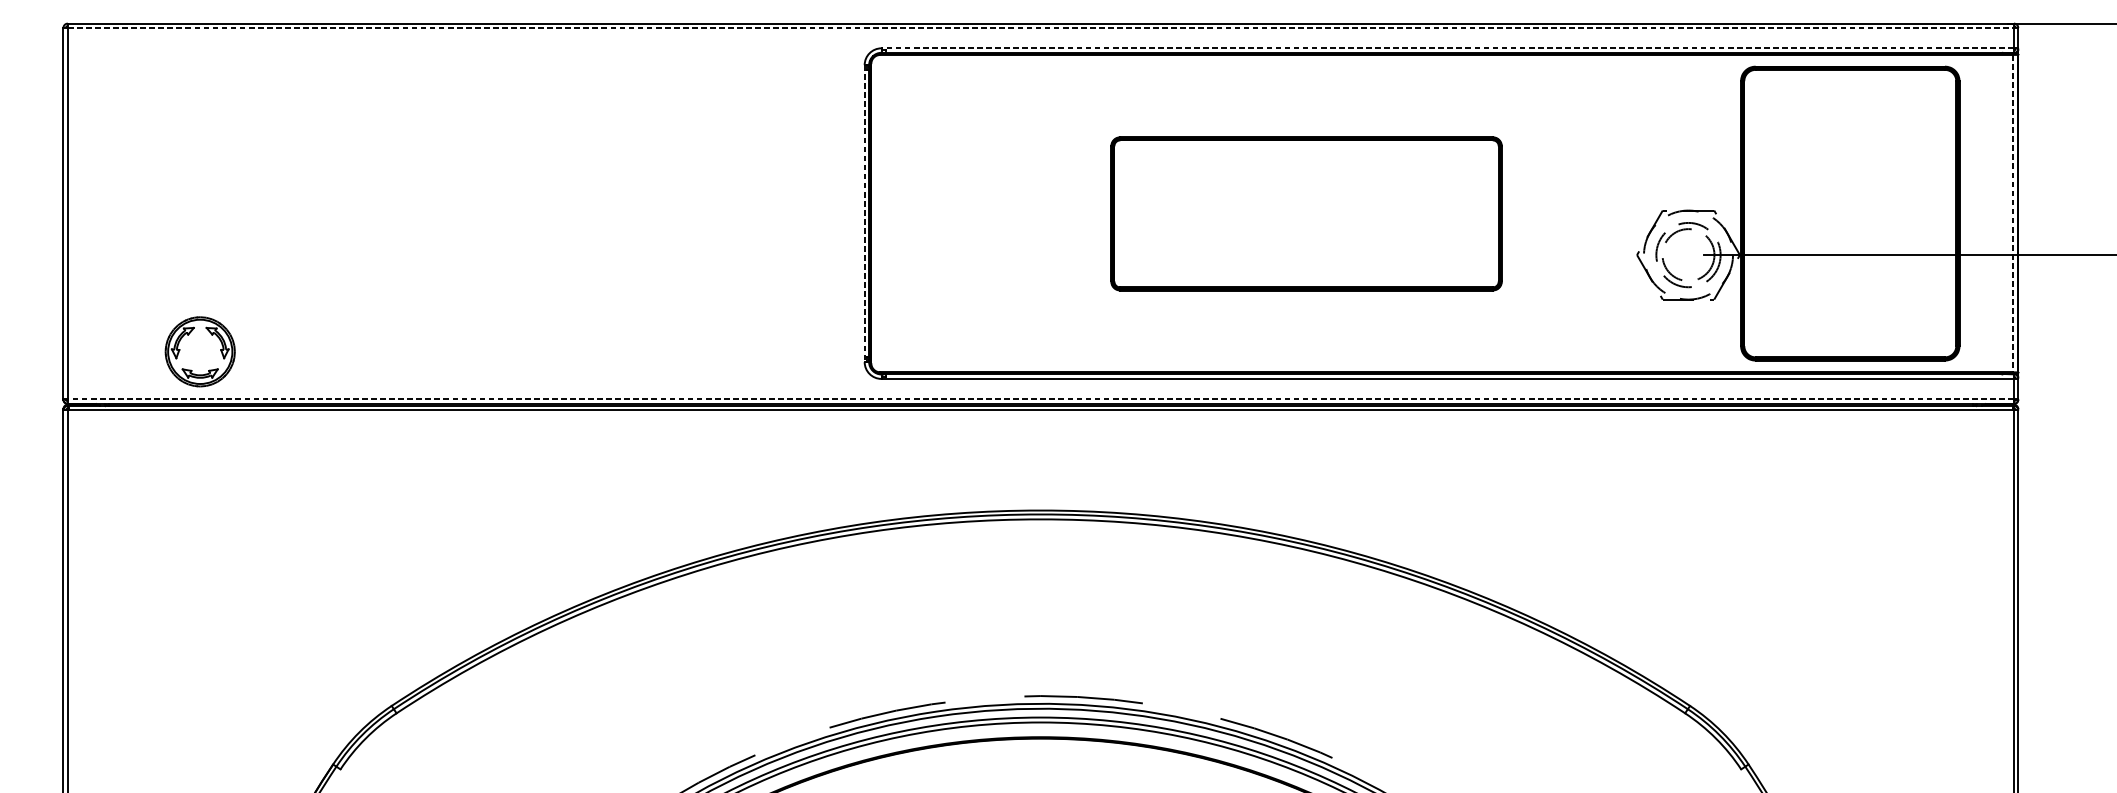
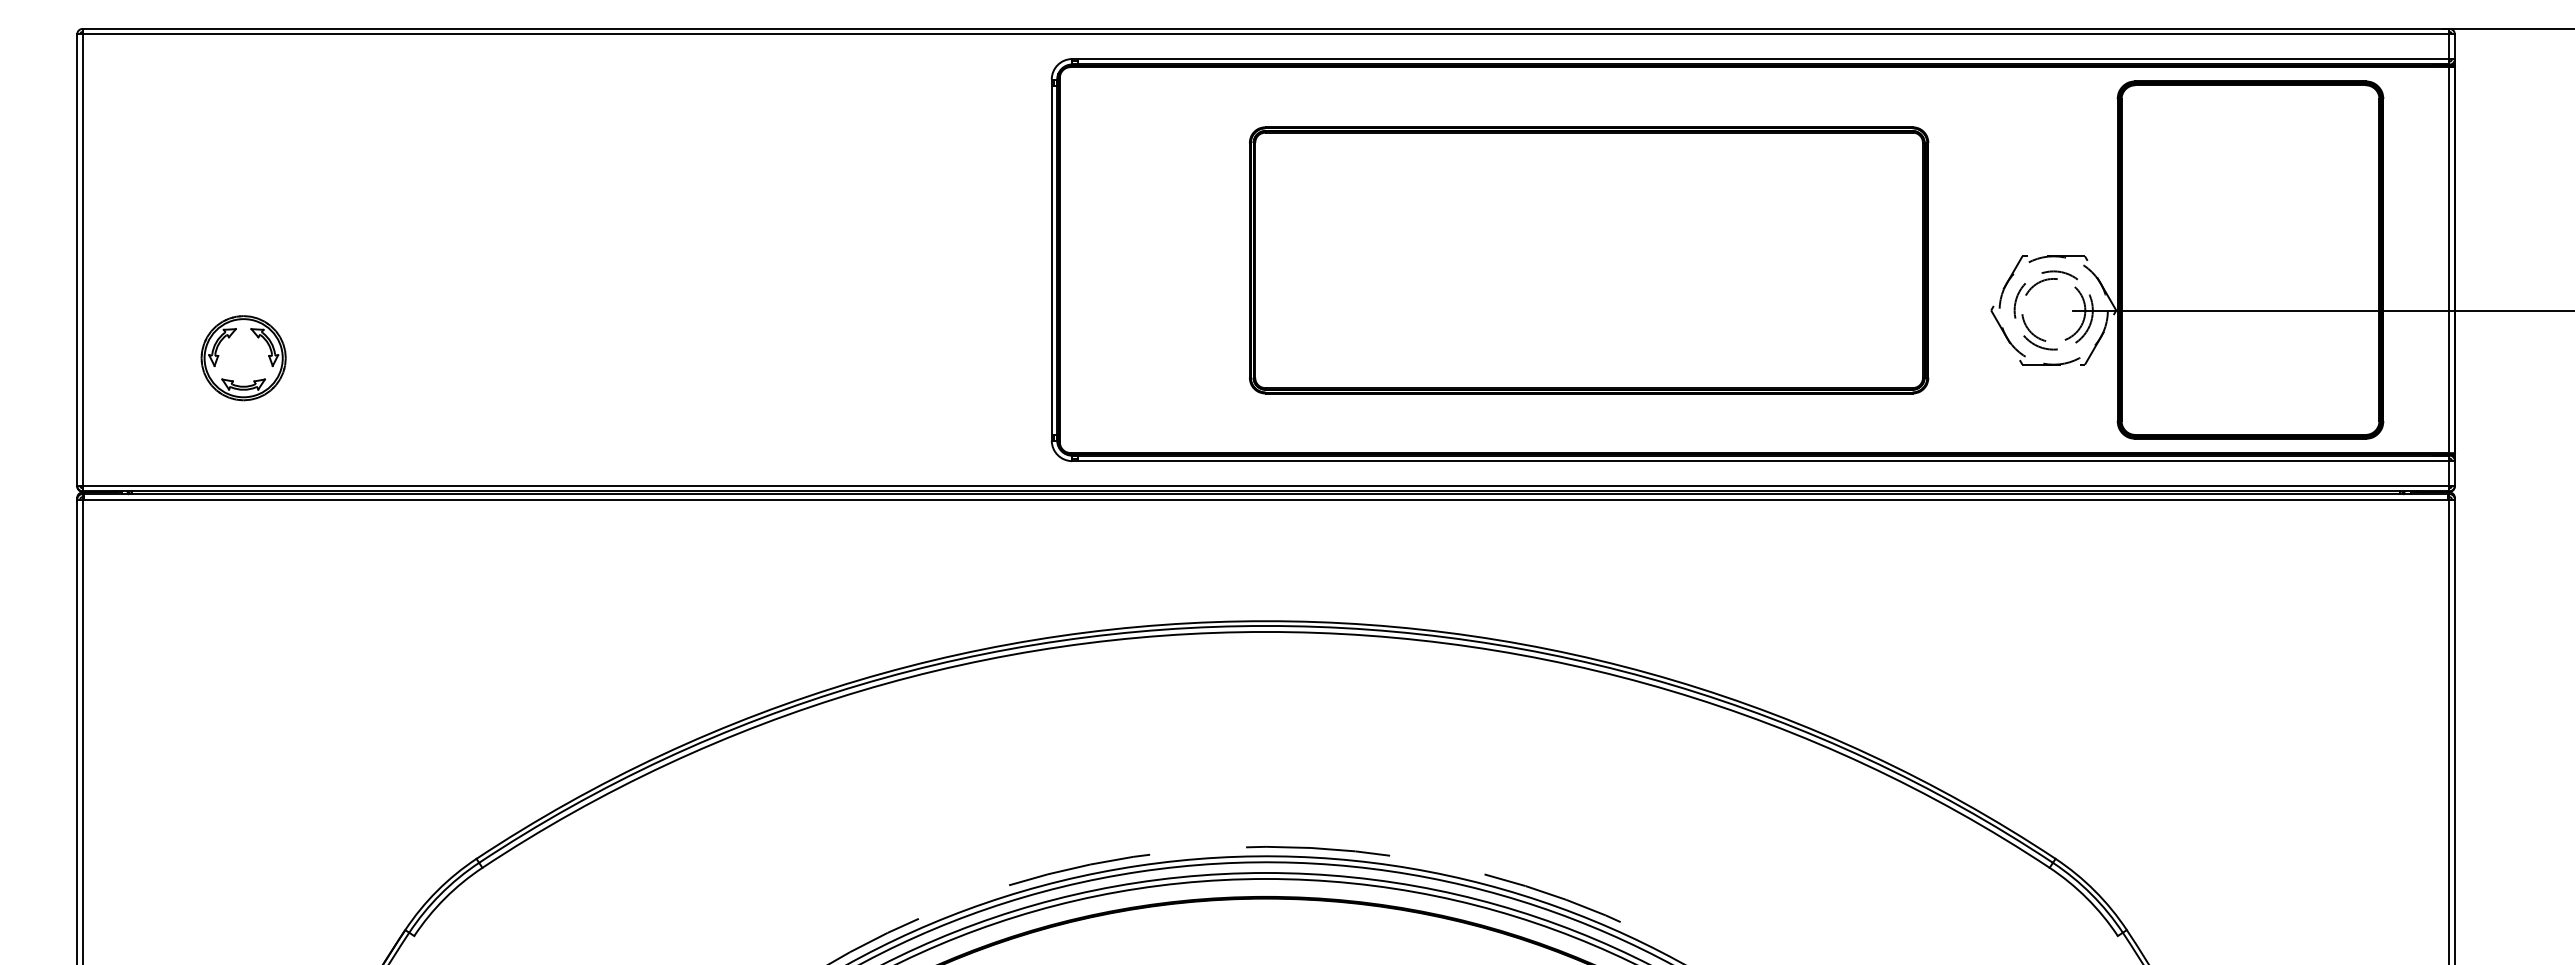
line: (1041, 28) -> (1266, 34), dashed -> solid
line: (1447, 48) -> (1760, 59), dashed -> solid
line: (864, 213) -> (1051, 260), dashed -> solid
part: (1306, 213) -> (1589, 260), size x1.43
line: (2013, 213) -> (2448, 260), dashed -> solid
part: (200, 352) -> (243, 358), moved
line: (1040, 398) -> (1265, 485), dashed -> solid

